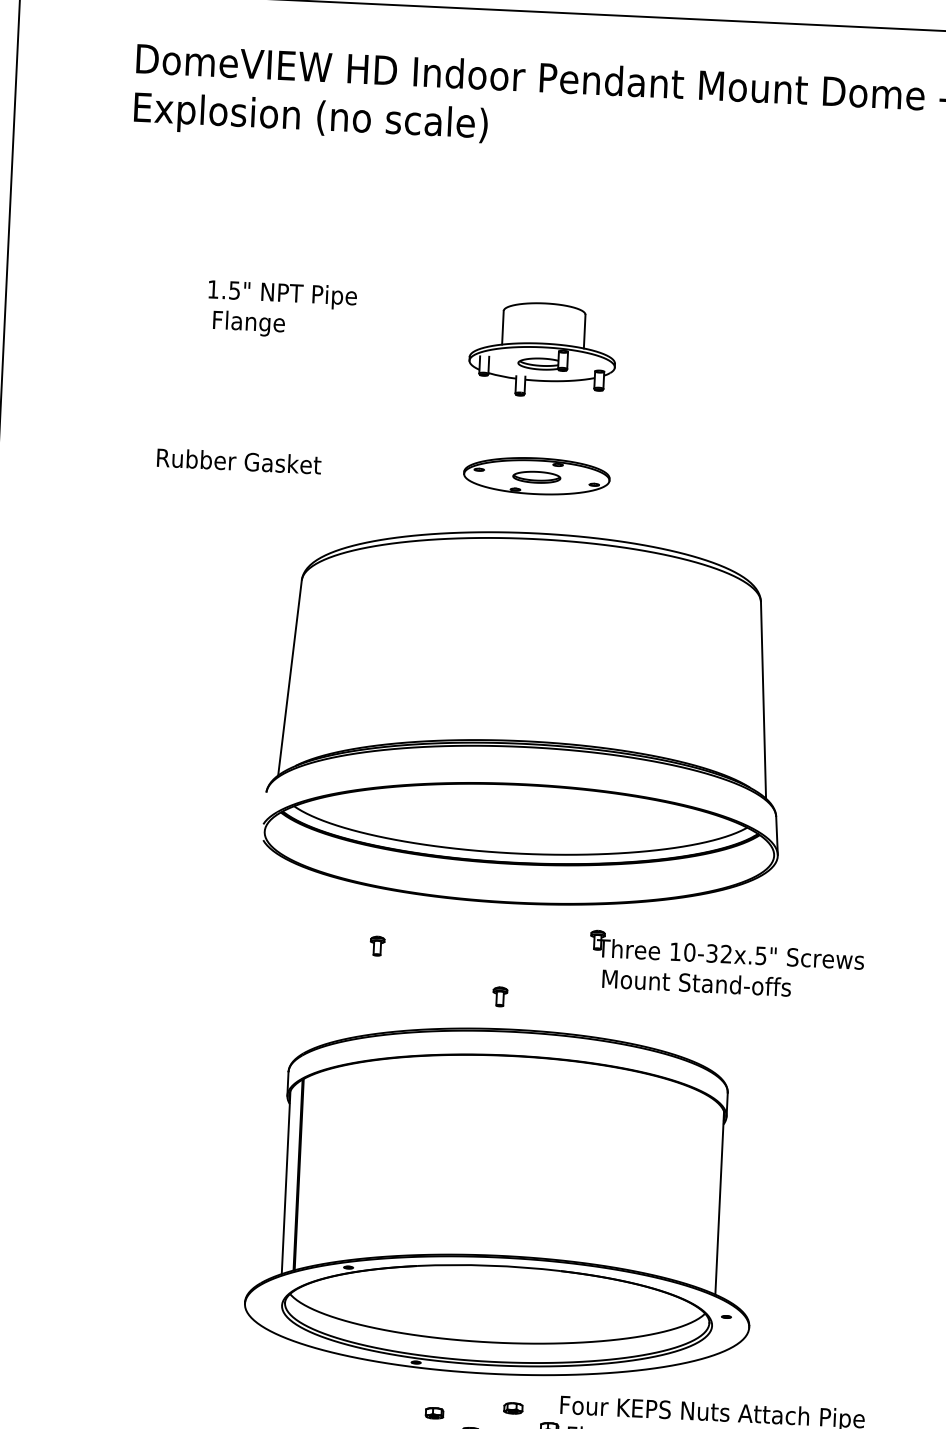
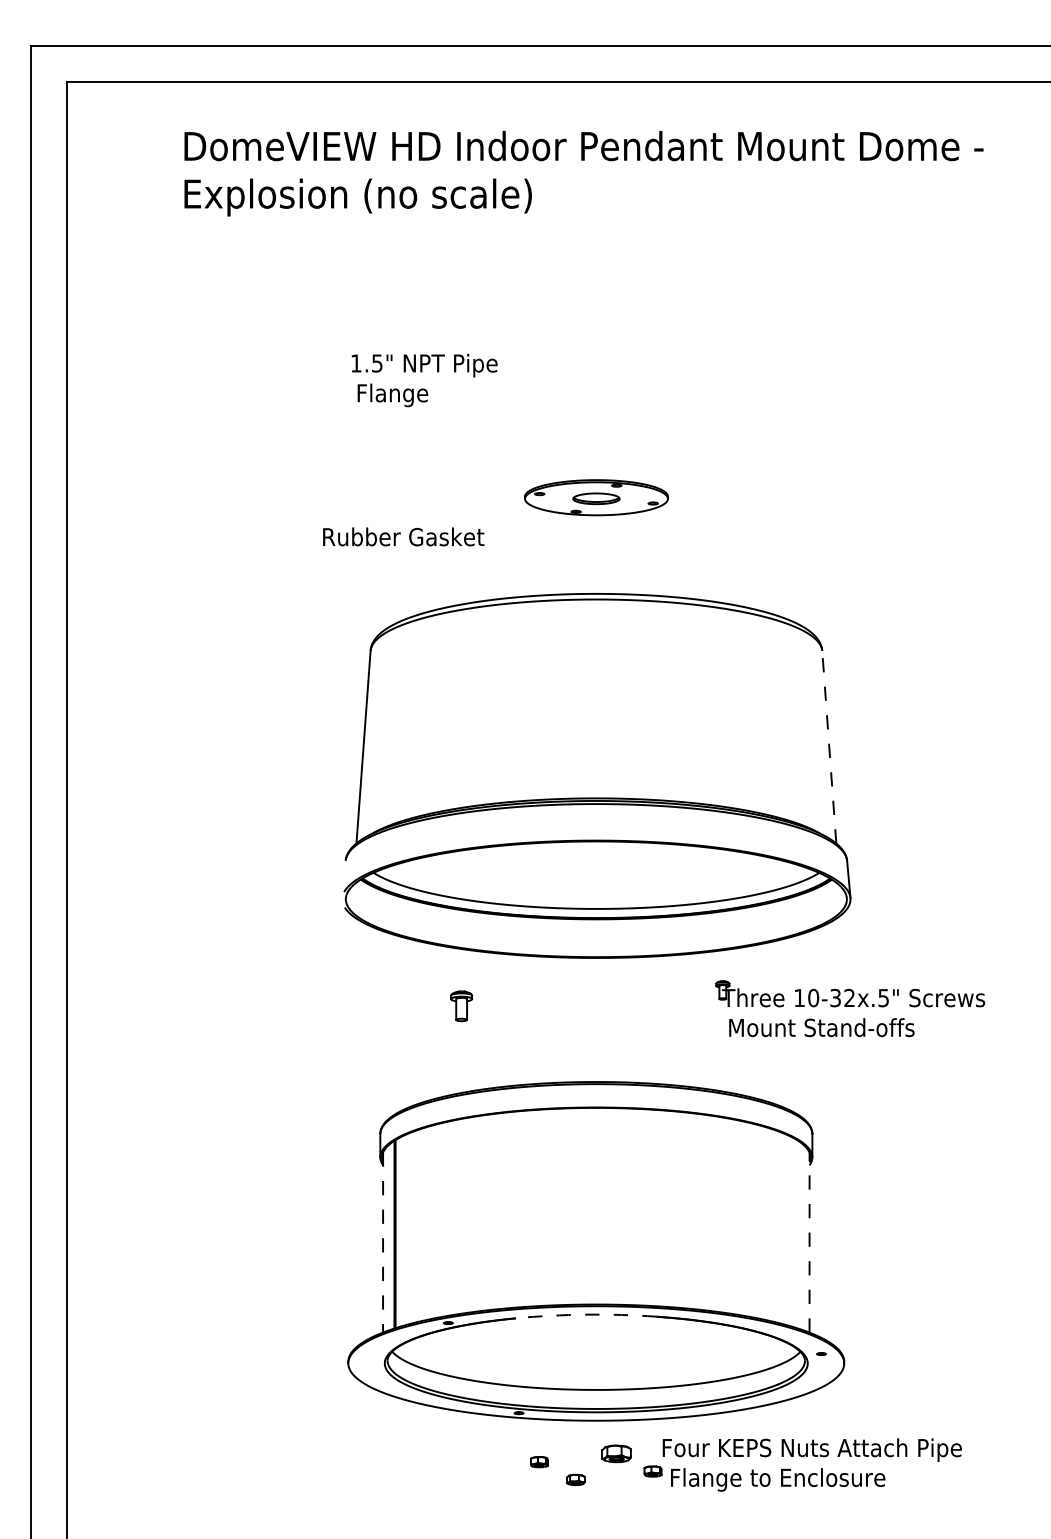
text: (281, 310) -> (424, 380), moved
part: (542, 349) -> (596, 413), removed
text: (239, 460) -> (403, 536), moved
part: (536, 476) -> (596, 497), moved
line: (763, 700) -> (829, 747), solid -> dashed
part: (377, 946) -> (461, 1006), size x1.6
part: (726, 964) -> (850, 1008), moved
part: (500, 996) -> (584, 1050), removed
line: (286, 1182) -> (383, 1242), solid -> dashed
line: (719, 1202) -> (809, 1242), solid -> dashed
arc: (489, 1265) -> (586, 1314), solid -> dashed
part: (513, 1408) -> (616, 1453), size x1.6

